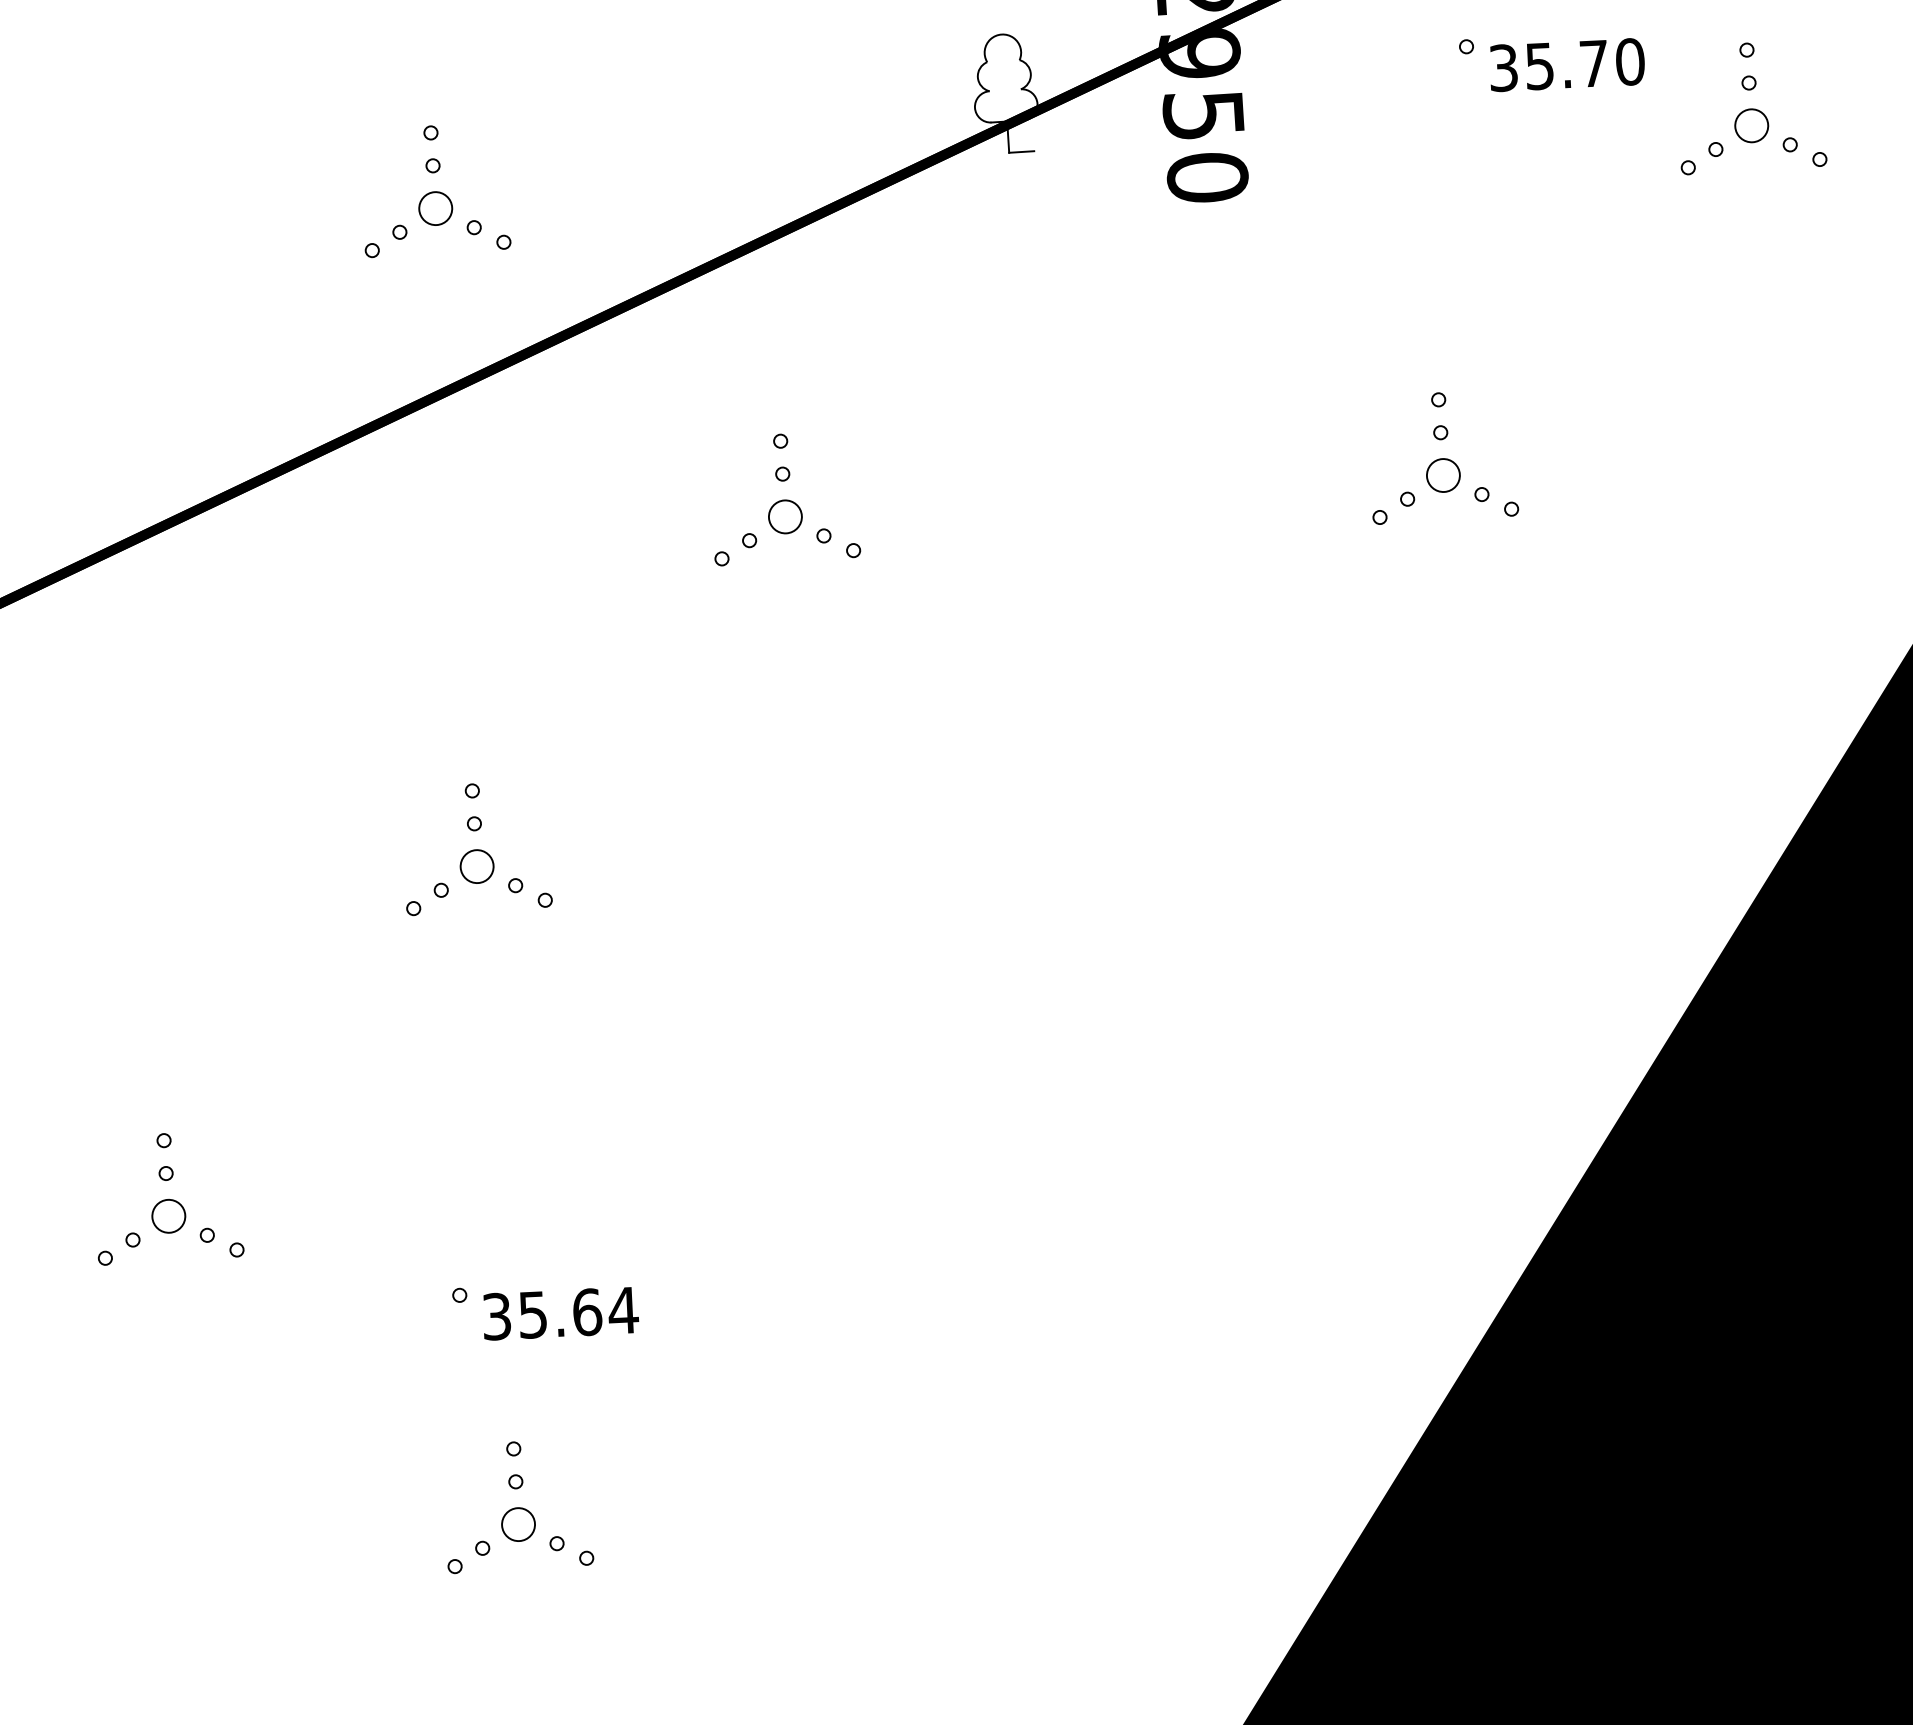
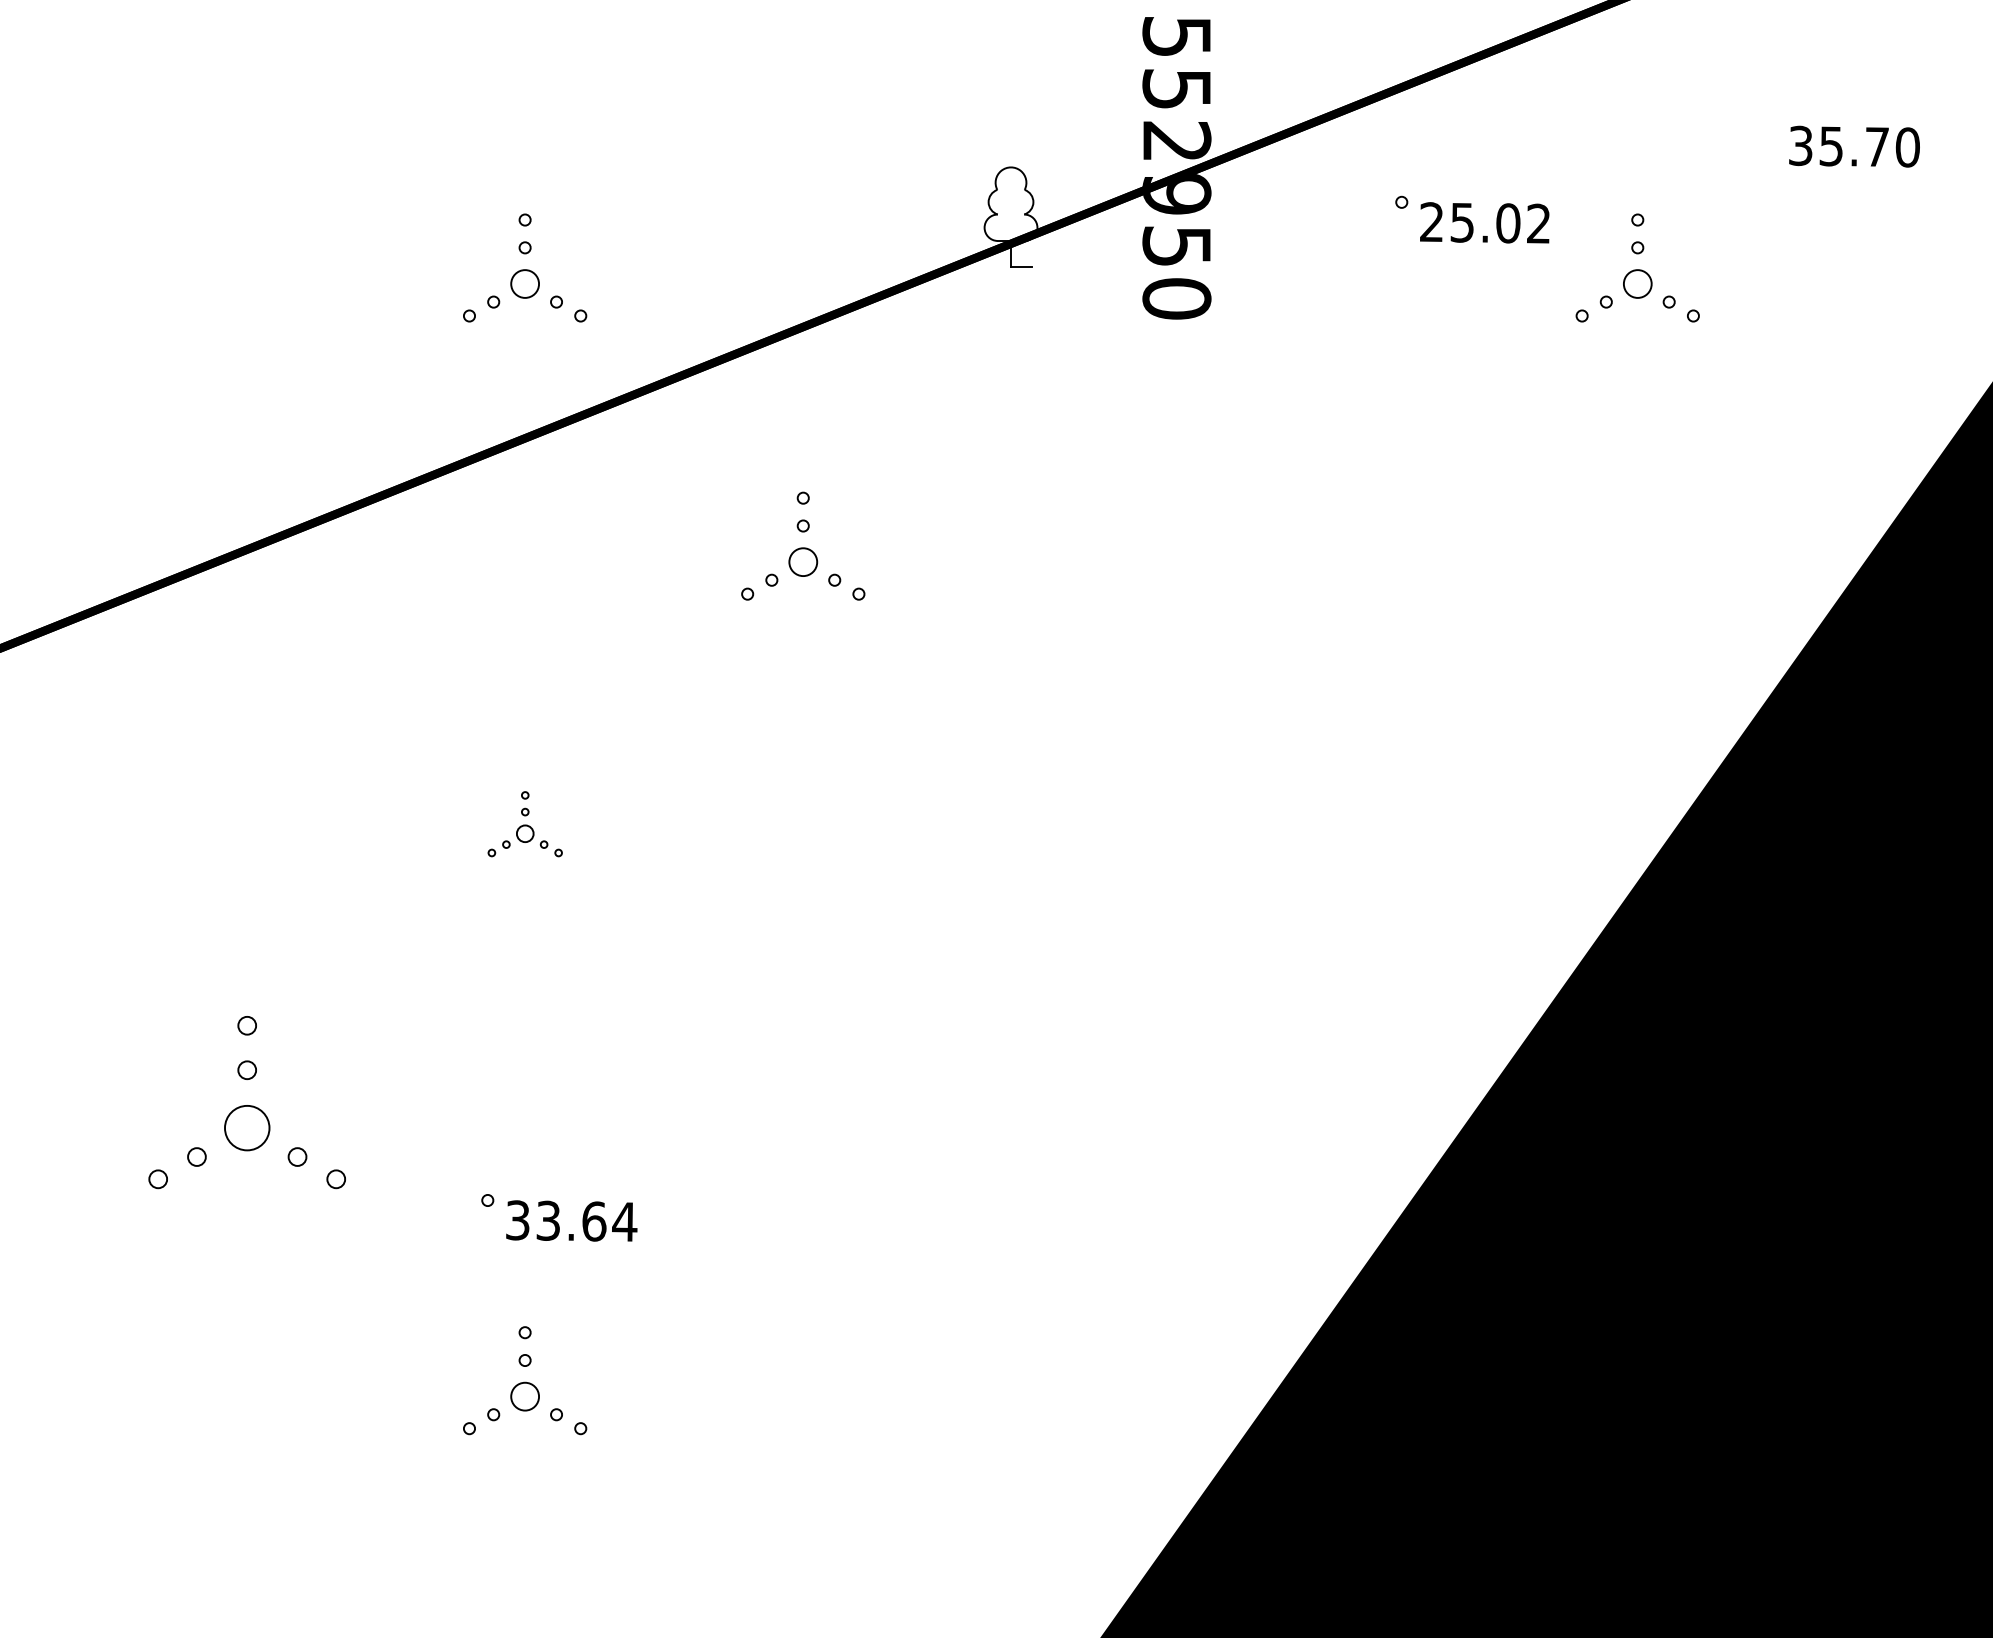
text: (1567, 64) -> (1485, 222), 35.70 -> 25.02
part: (1442, 455) -> (1359, 545), removed
part: (476, 846) -> (525, 823), size x0.6
part: (167, 1197) -> (246, 1102), size x1.6
text: (533, 1314) -> (548, 1220), 35.64 -> 33.64

